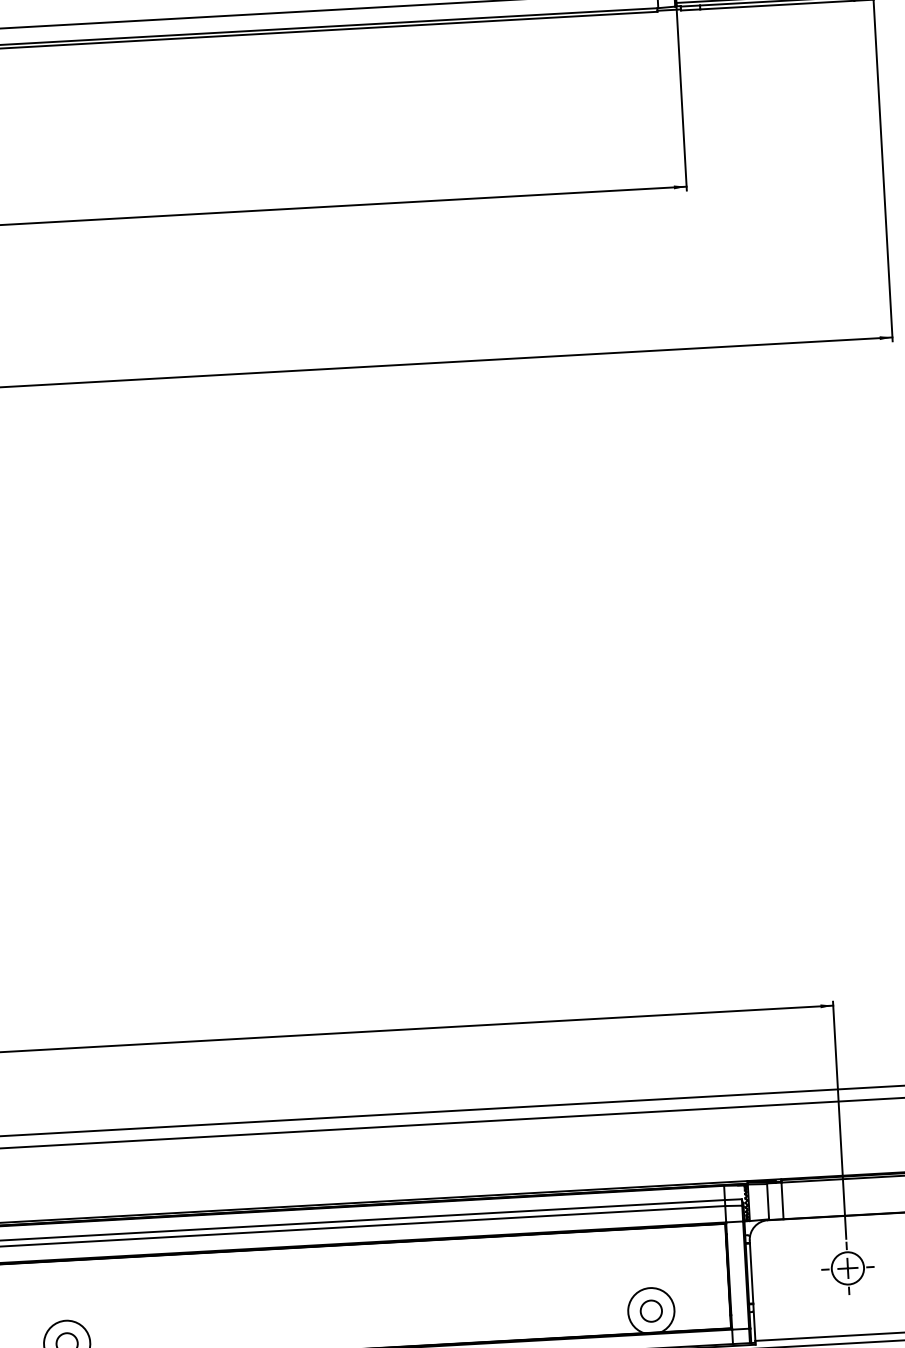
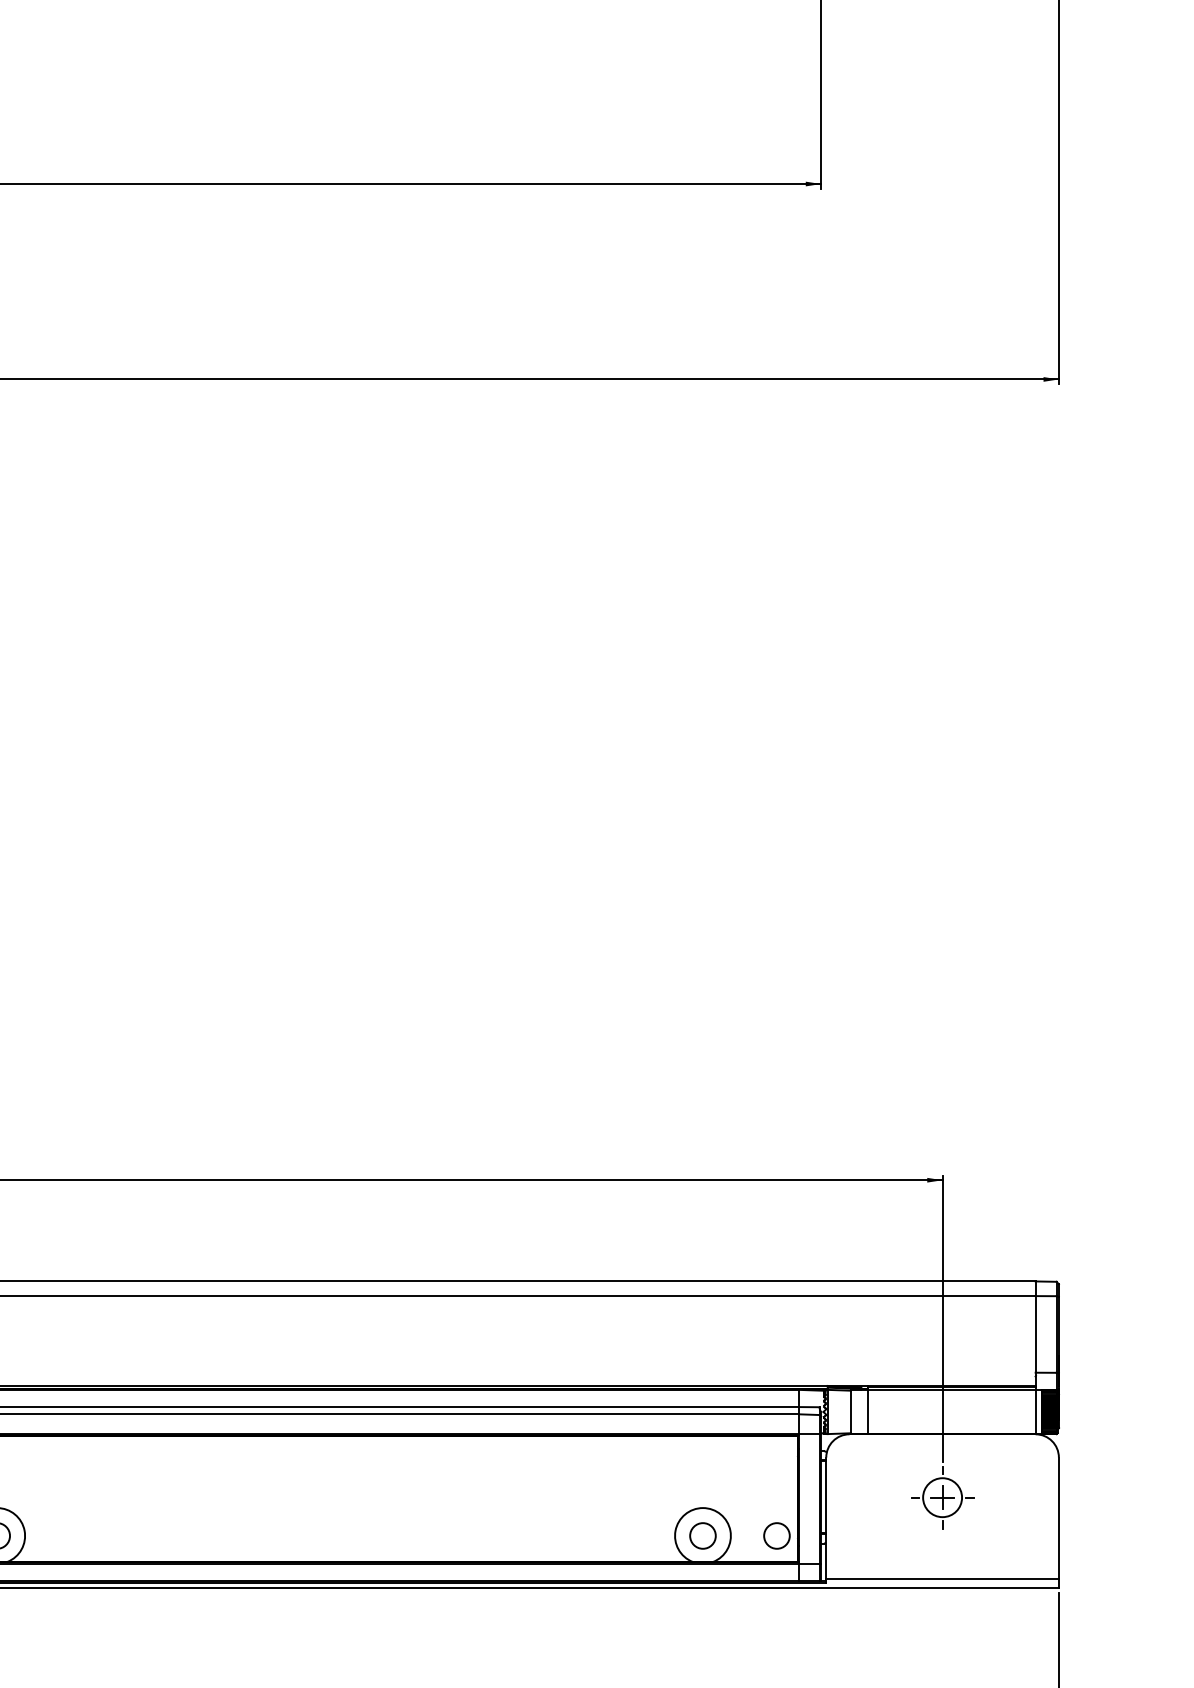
circle: (712, 1307) -> (776, 1535), added

